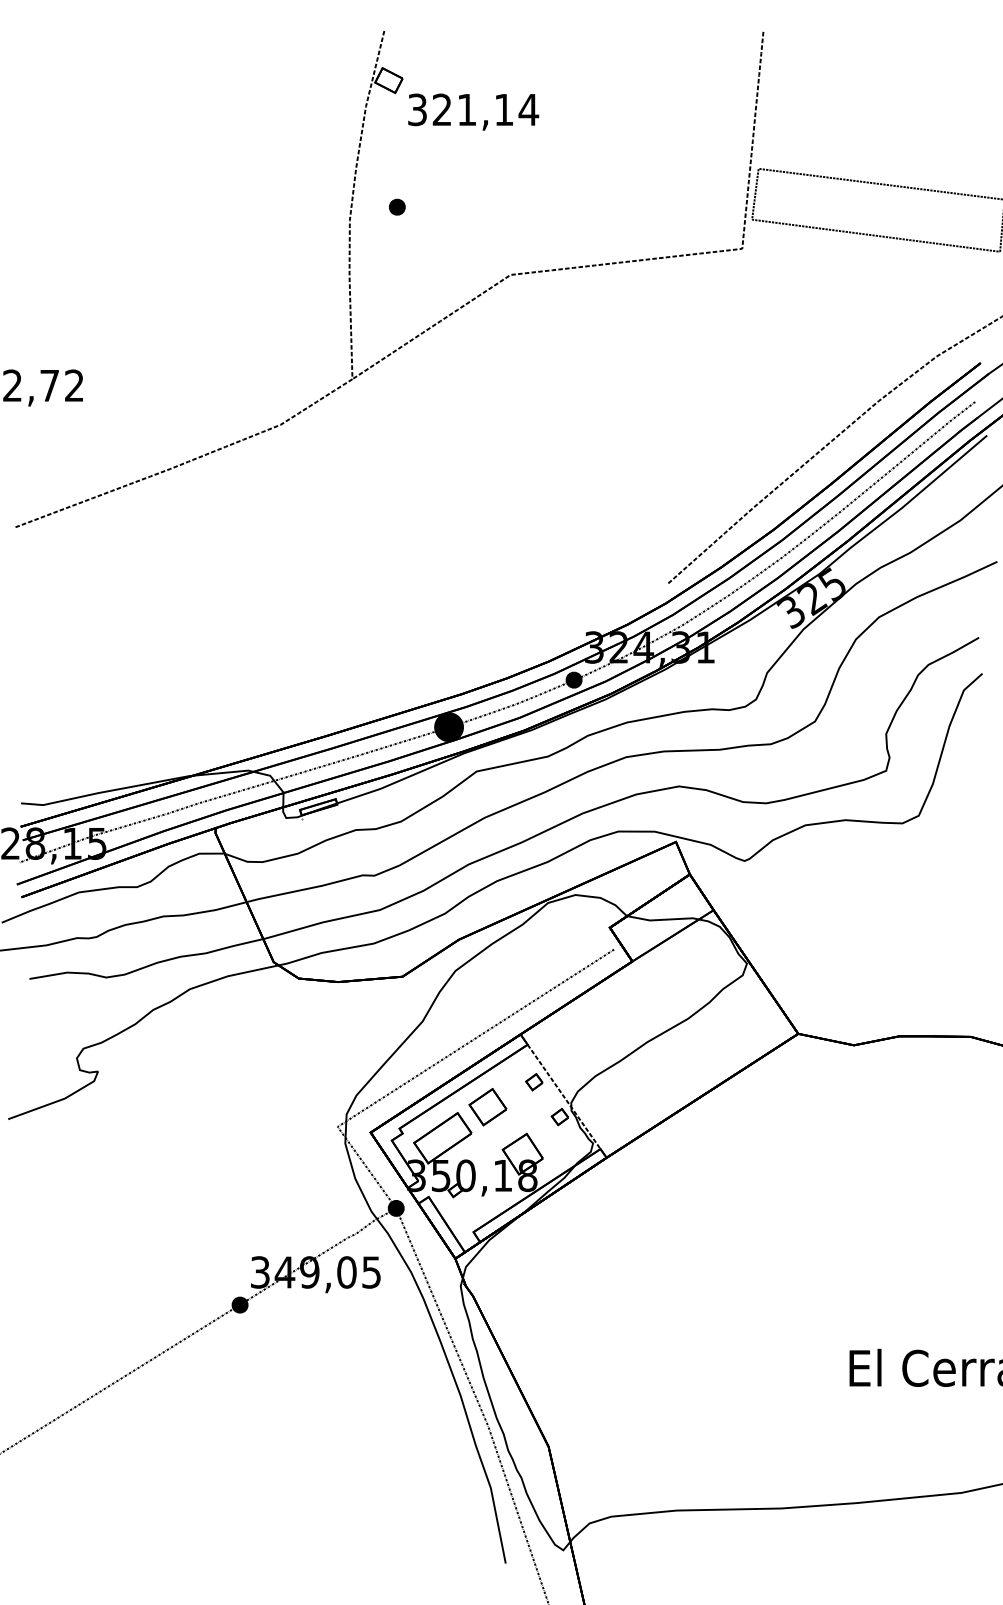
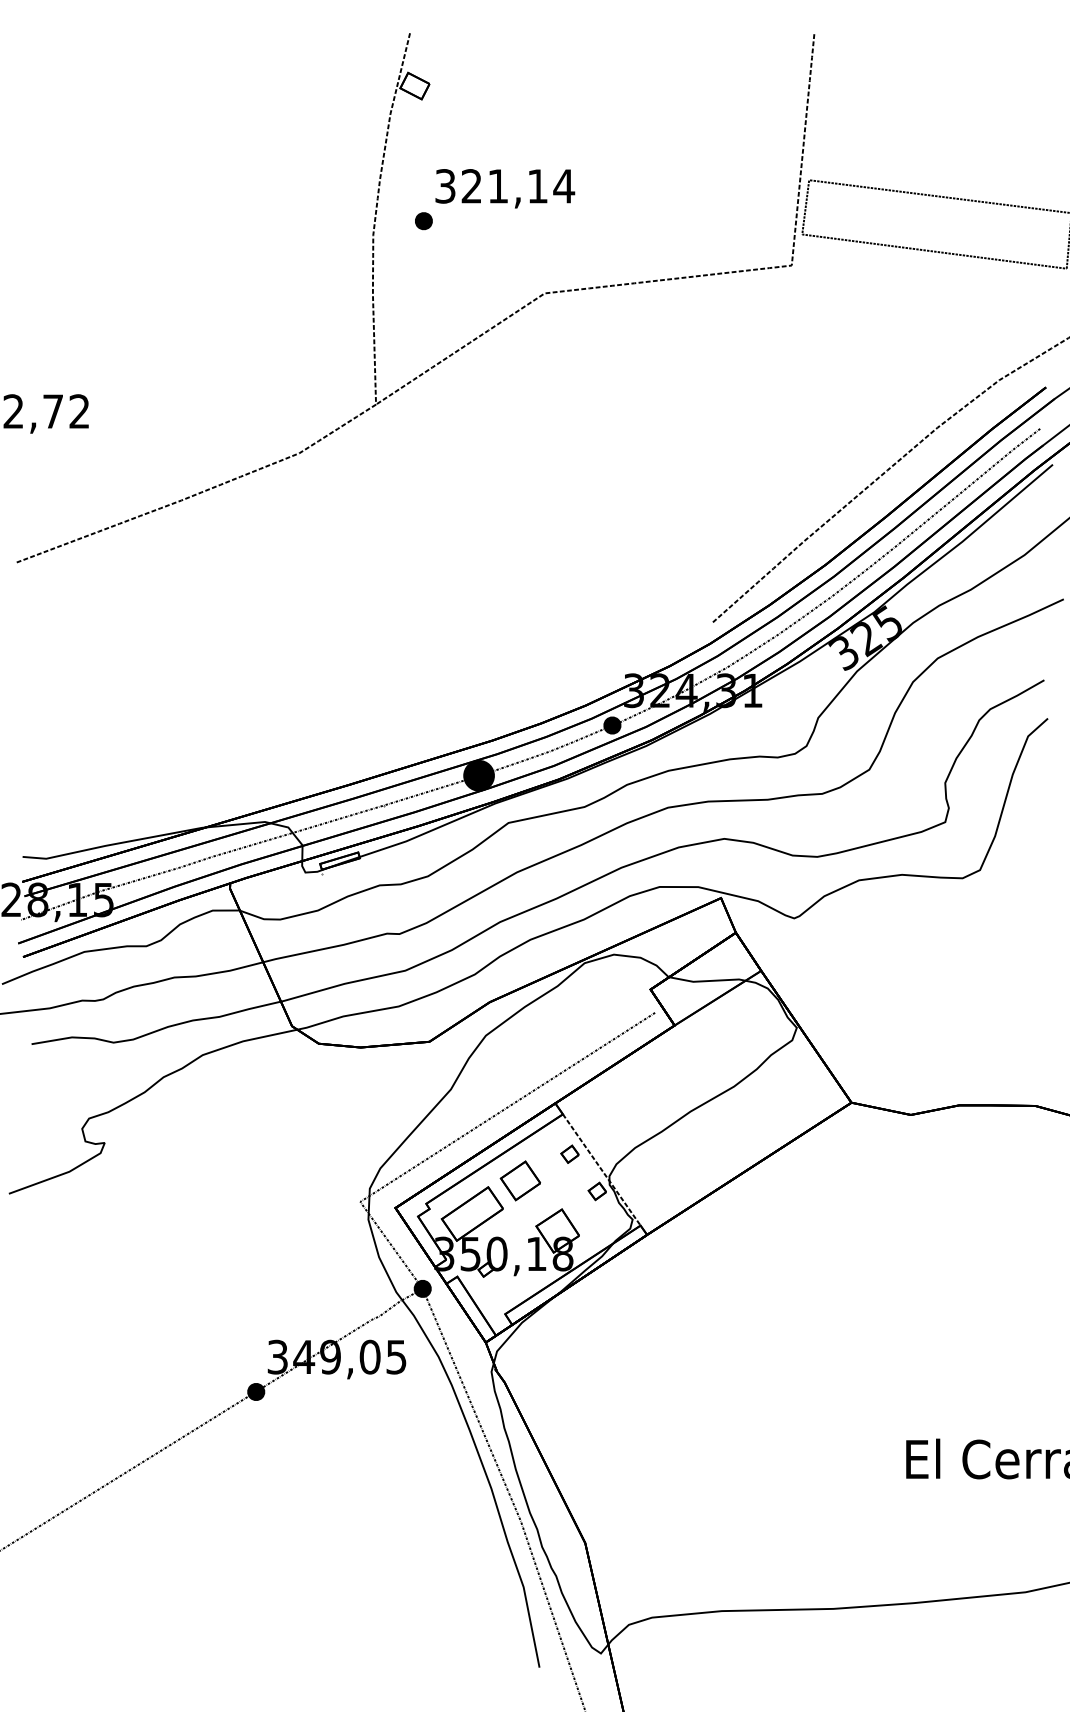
text: (473, 111) -> (505, 188), moved

